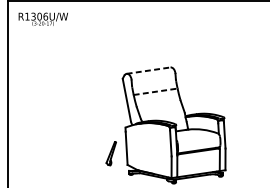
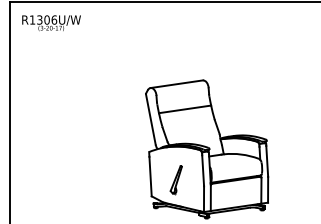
line: (149, 70) -> (177, 84), dashed -> solid
line: (156, 91) -> (185, 109), dashed -> solid
part: (110, 154) -> (175, 180), moved

